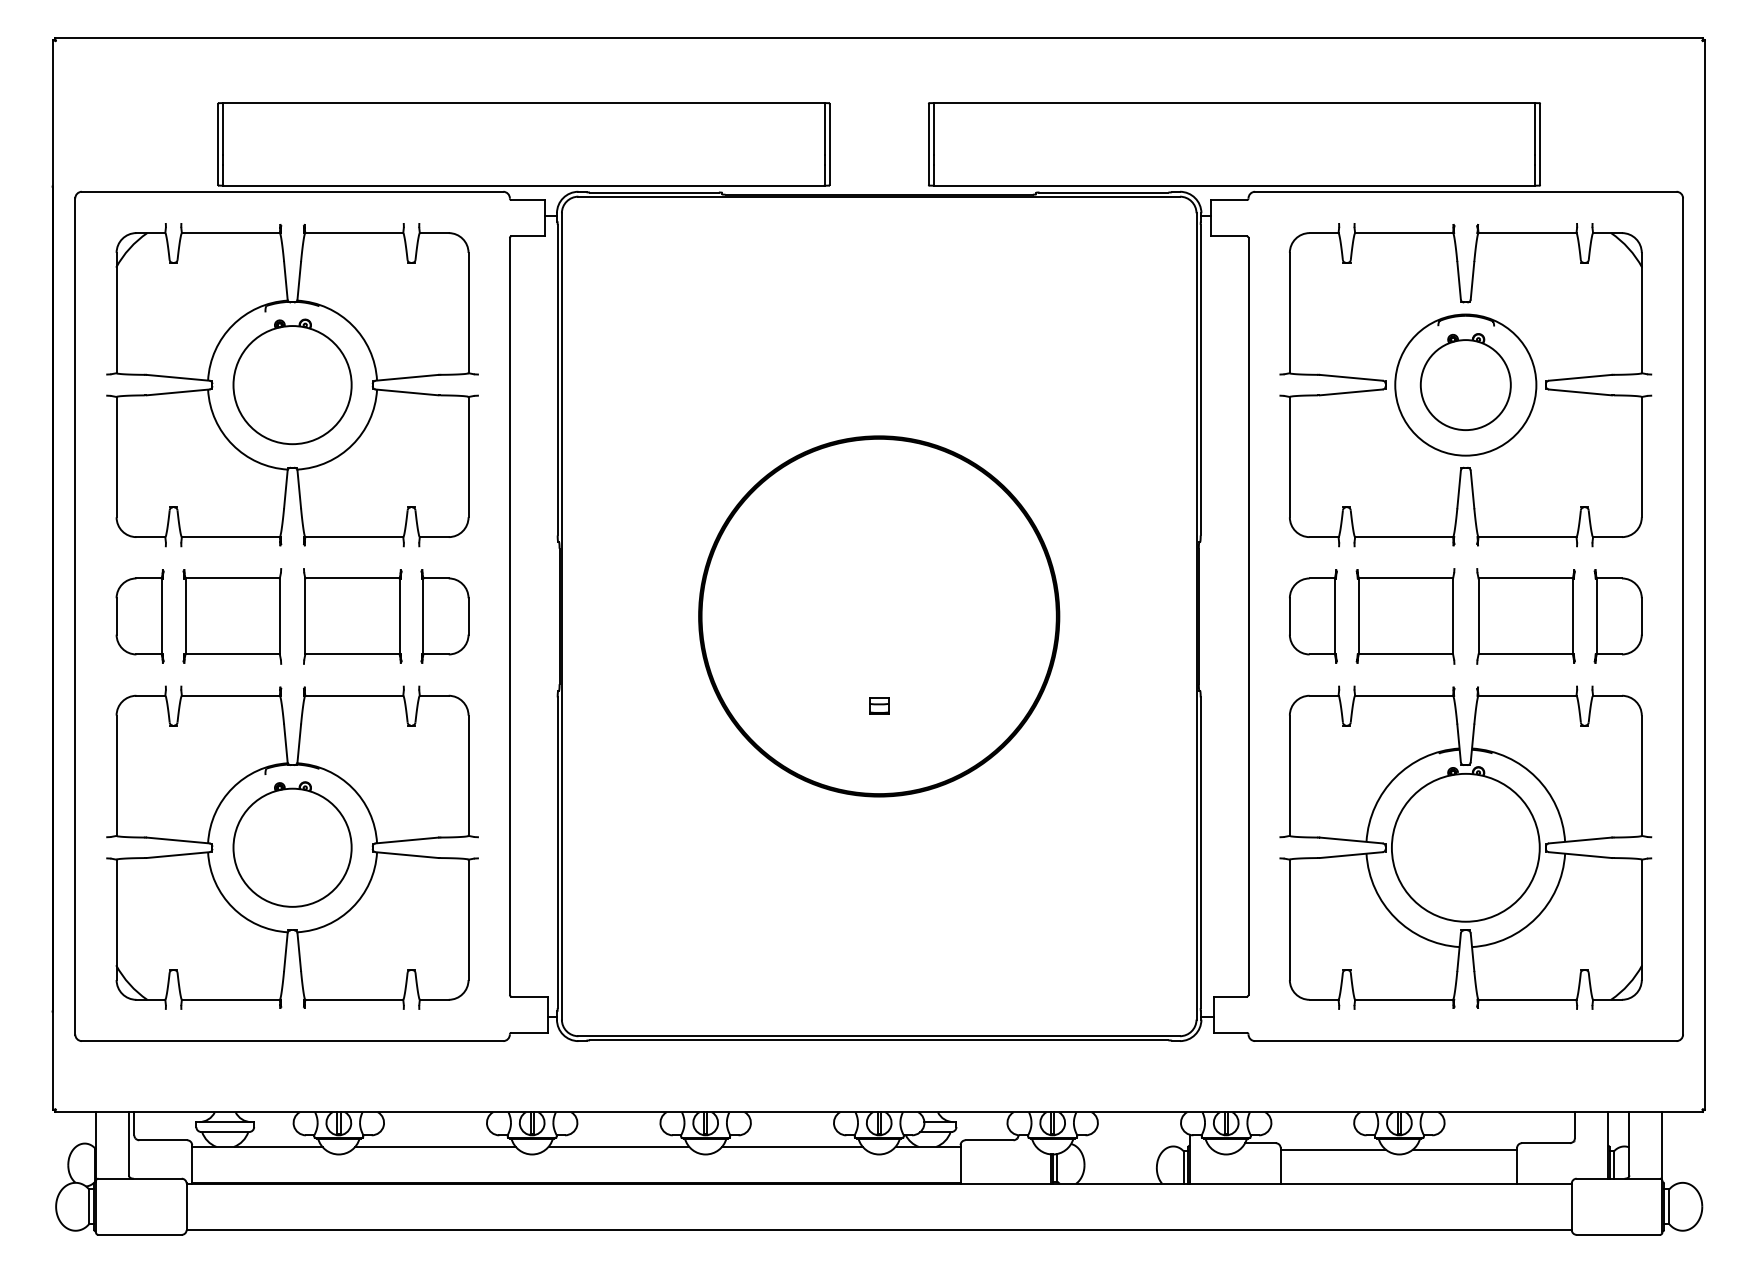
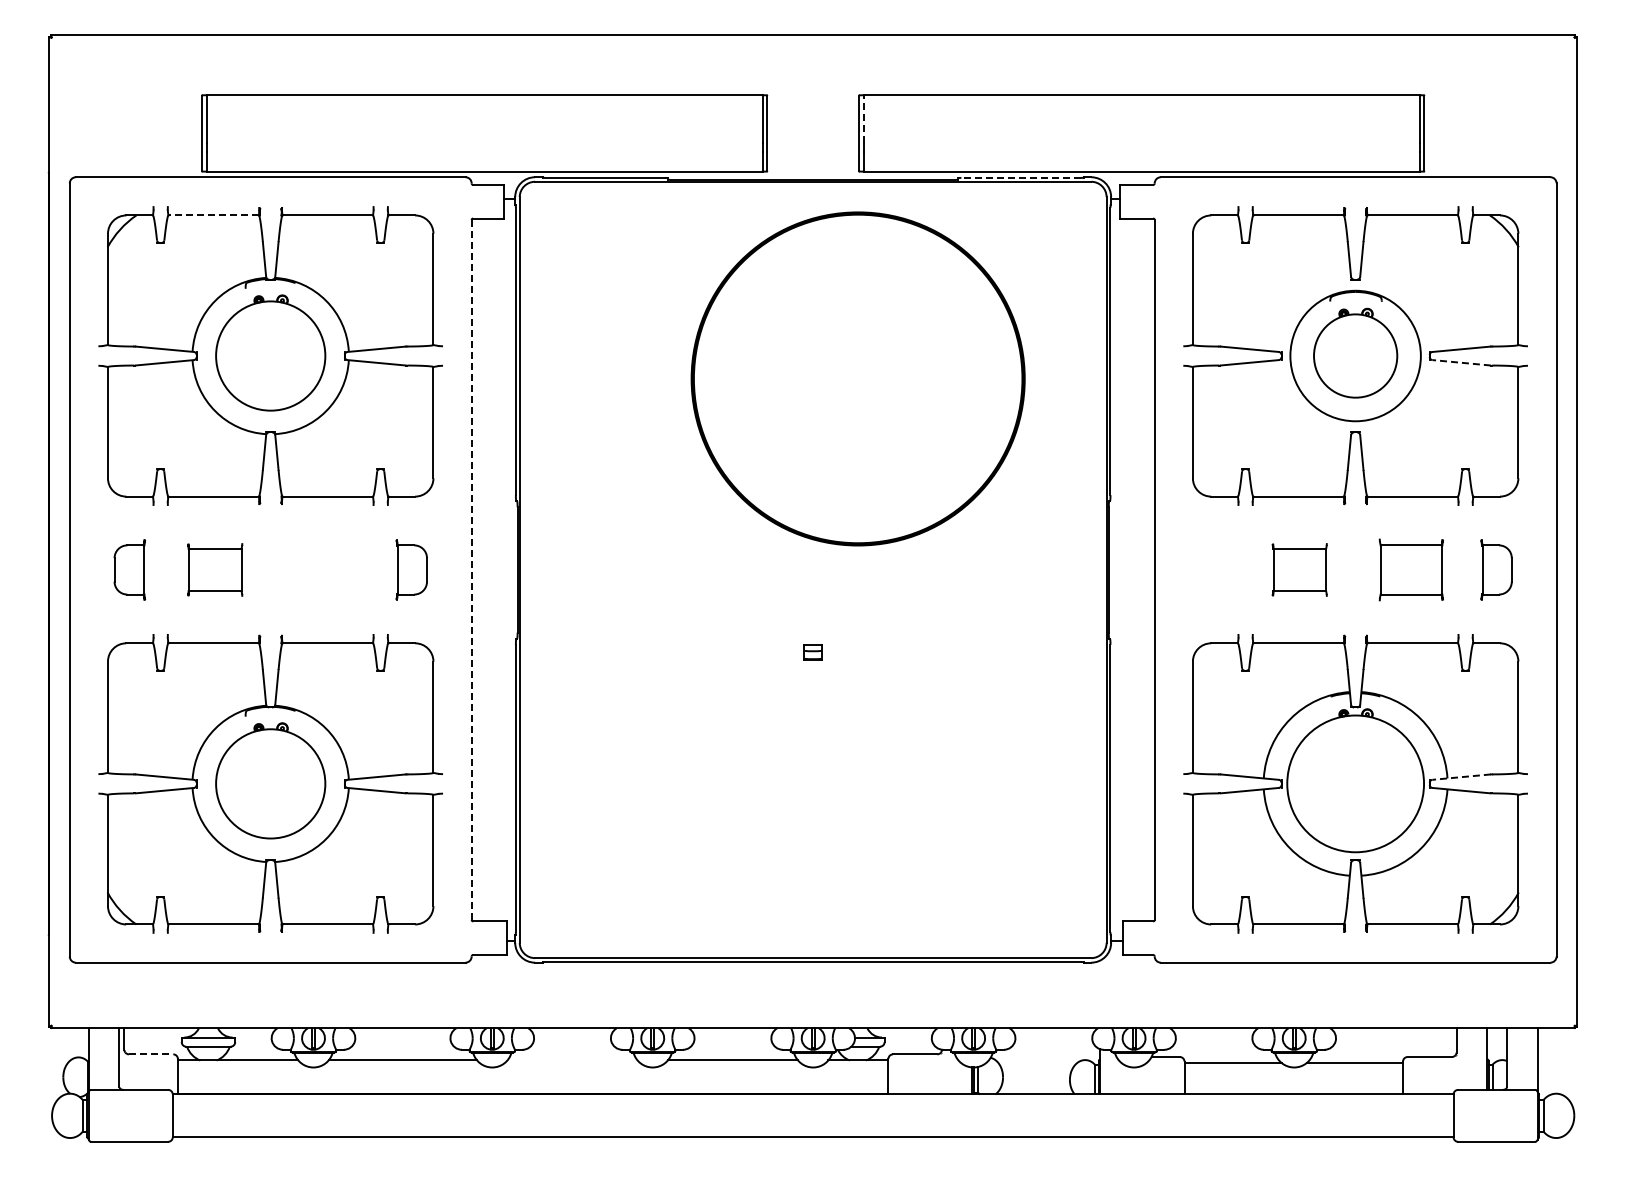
line: (933, 128) -> (863, 118), solid -> dashed
line: (1104, 192) -> (1021, 177), solid -> dashed
line: (230, 233) -> (213, 215), solid -> dashed
line: (1580, 392) -> (1461, 362), solid -> dashed
part: (139, 615) -> (129, 569), size x0.7
part: (232, 615) -> (215, 569), size x0.6
part: (352, 615) -> (326, 569), removed
part: (444, 615) -> (411, 569), size x0.7
line: (509, 615) -> (471, 569), solid -> dashed
part: (878, 615) -> (857, 378), moved
part: (1313, 615) -> (1214, 569), removed
part: (1405, 615) -> (1299, 569), size x0.6
part: (1526, 615) -> (1411, 569), size x0.7
part: (1618, 615) -> (1496, 569), size x0.7
line: (1580, 840) -> (1461, 777), solid -> dashed
line: (163, 1140) -> (151, 1054), solid -> dashed
line: (618, 1146) -> (572, 1060), removed

